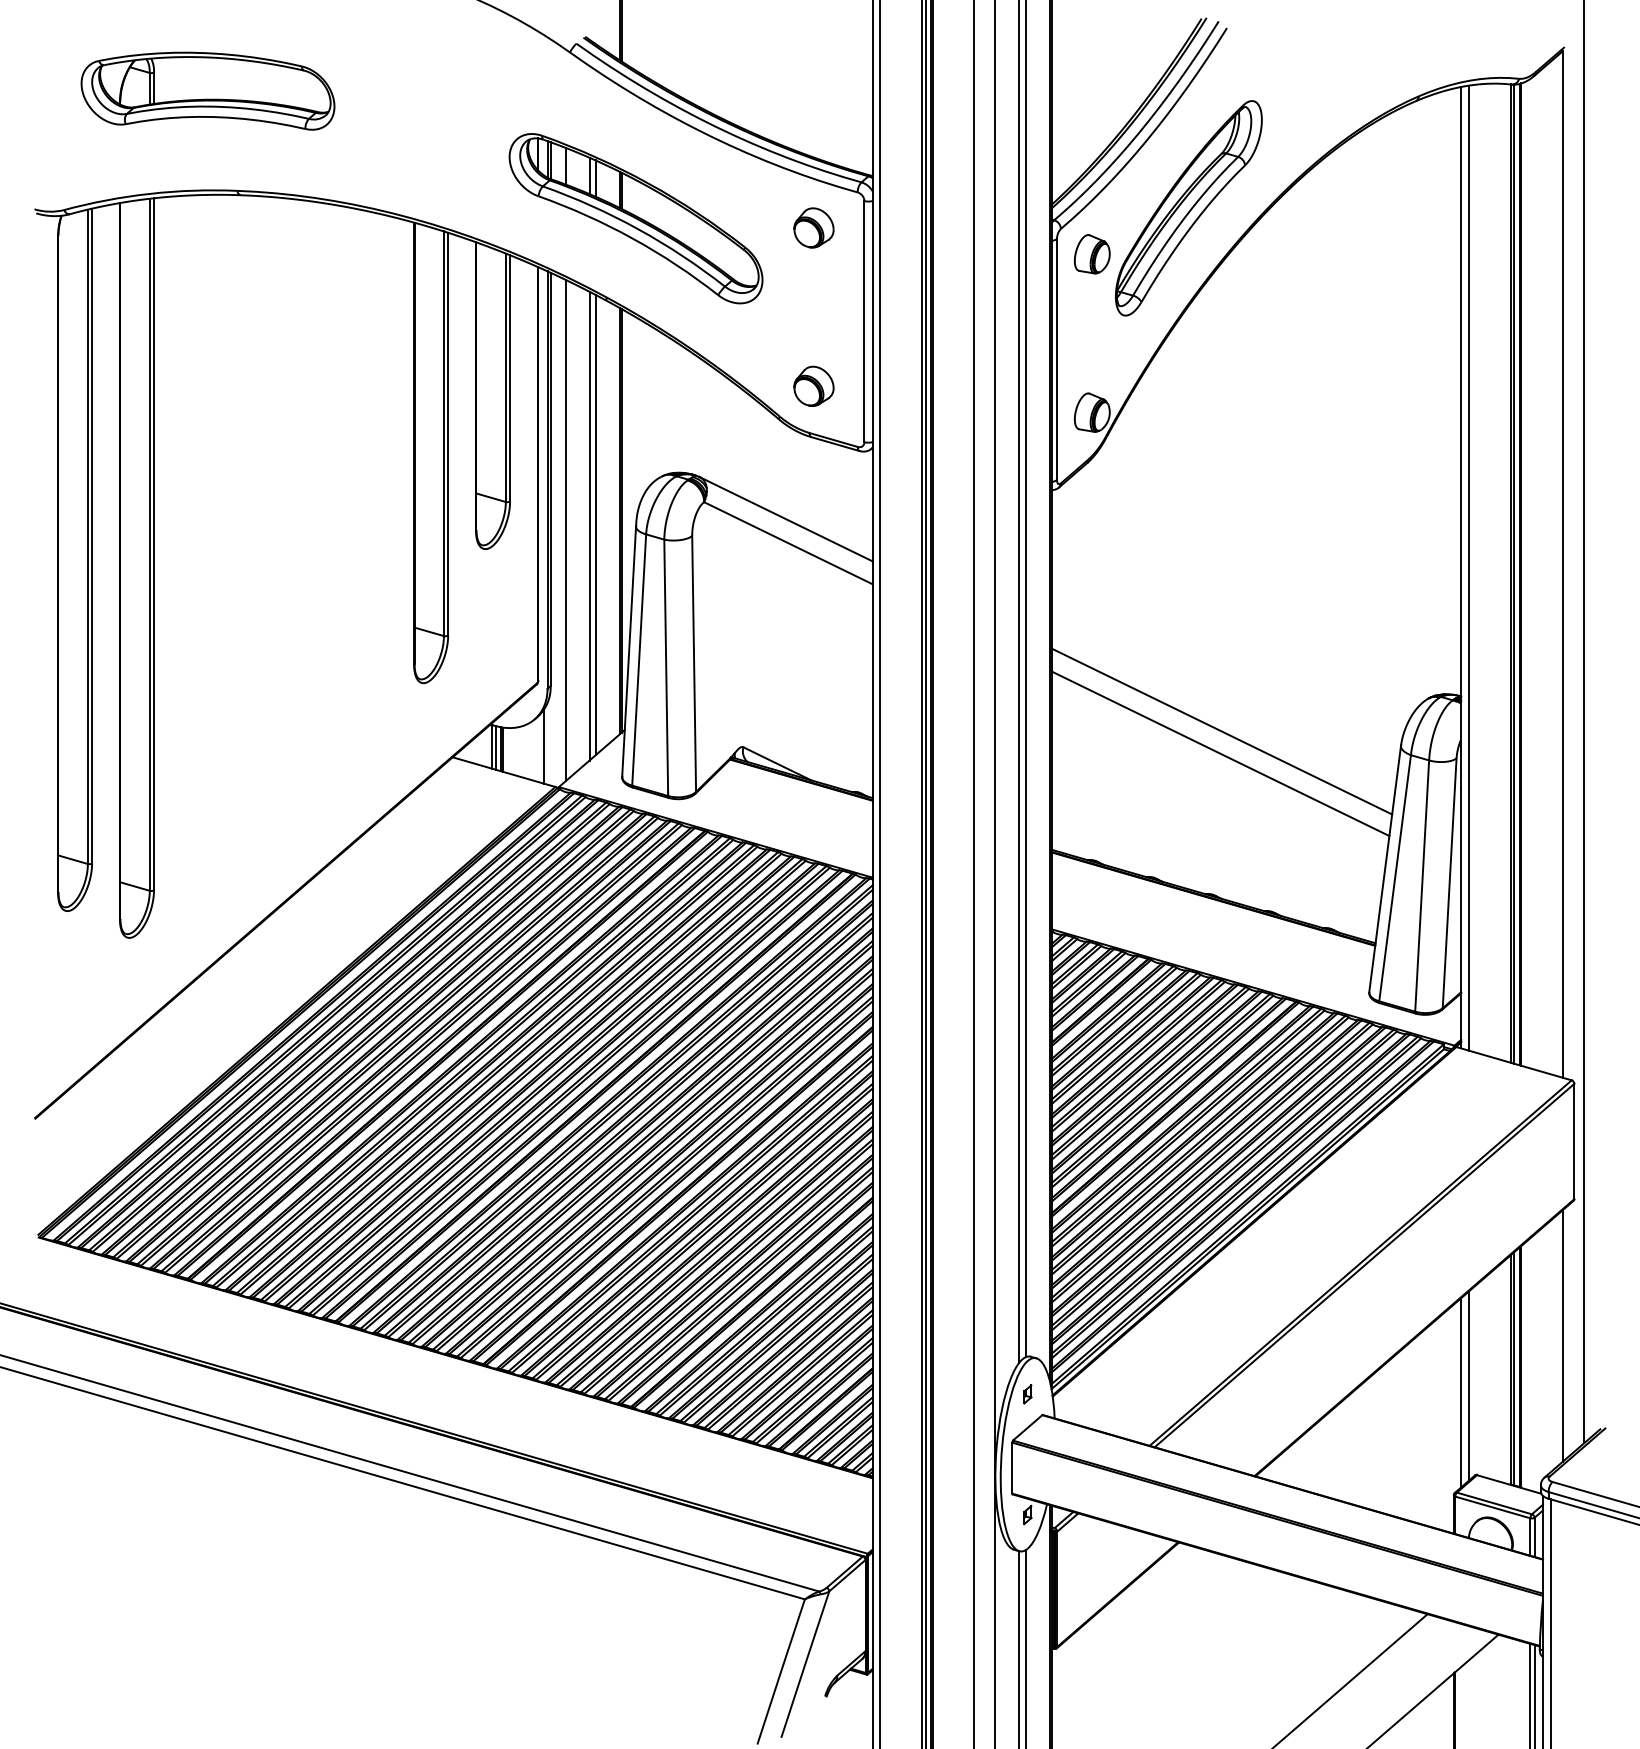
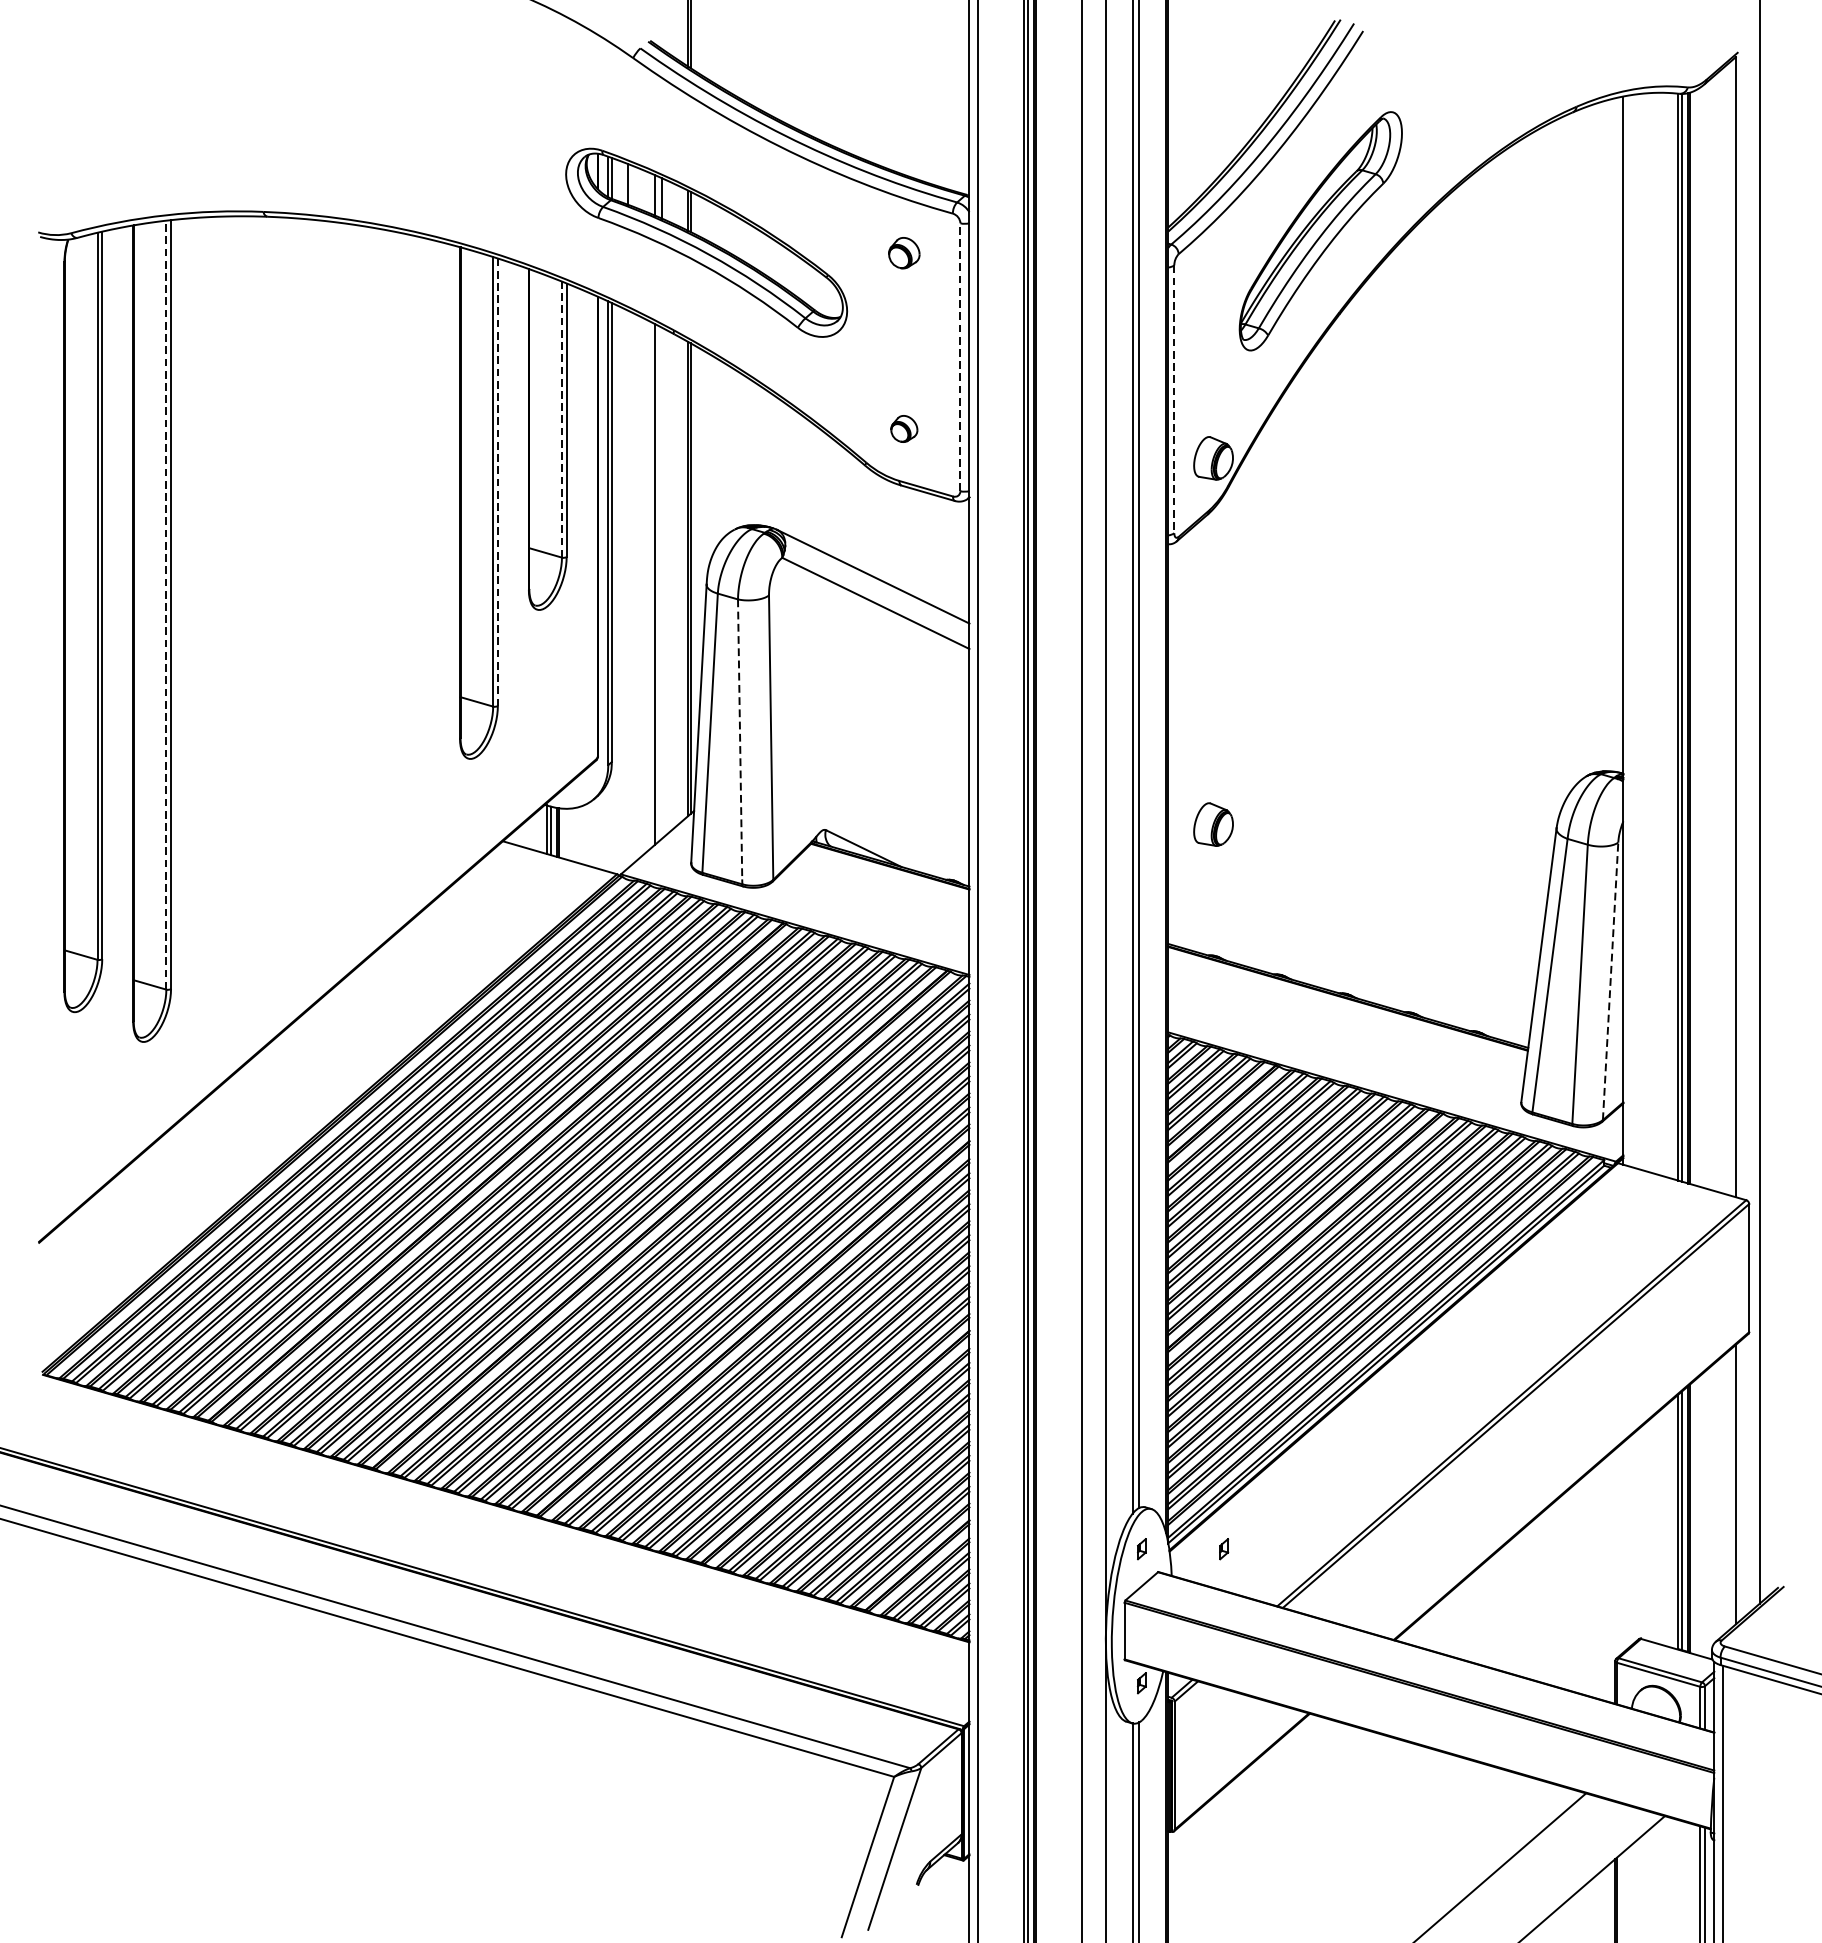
part: (207, 90) -> (230, 100), removed
part: (813, 227) -> (903, 252), size x0.7
part: (1091, 254) -> (1212, 824), moved
line: (864, 321) -> (960, 357), solid -> dashed
line: (1057, 359) -> (1174, 399), solid -> dashed
line: (505, 377) -> (561, 419), solid -> dashed
part: (813, 385) -> (903, 428), size x0.6
line: (448, 434) -> (498, 482), solid -> dashed
line: (595, 525) -> (661, 583), removed
line: (565, 530) -> (628, 589), removed
line: (149, 544) -> (166, 604), solid -> dashed
line: (1468, 567) -> (1631, 630), removed
line: (666, 666) -> (740, 740), solid -> dashed
line: (1221, 731) -> (1357, 812), removed
line: (544, 746) -> (604, 829), removed
line: (1220, 753) -> (1355, 837), removed
line: (1449, 882) -> (1610, 980), solid -> dashed
line: (1468, 1385) -> (1631, 1539), removed
line: (1461, 1392) -> (1623, 1547), removed
part: (1101, 1394) -> (1223, 1549), added

